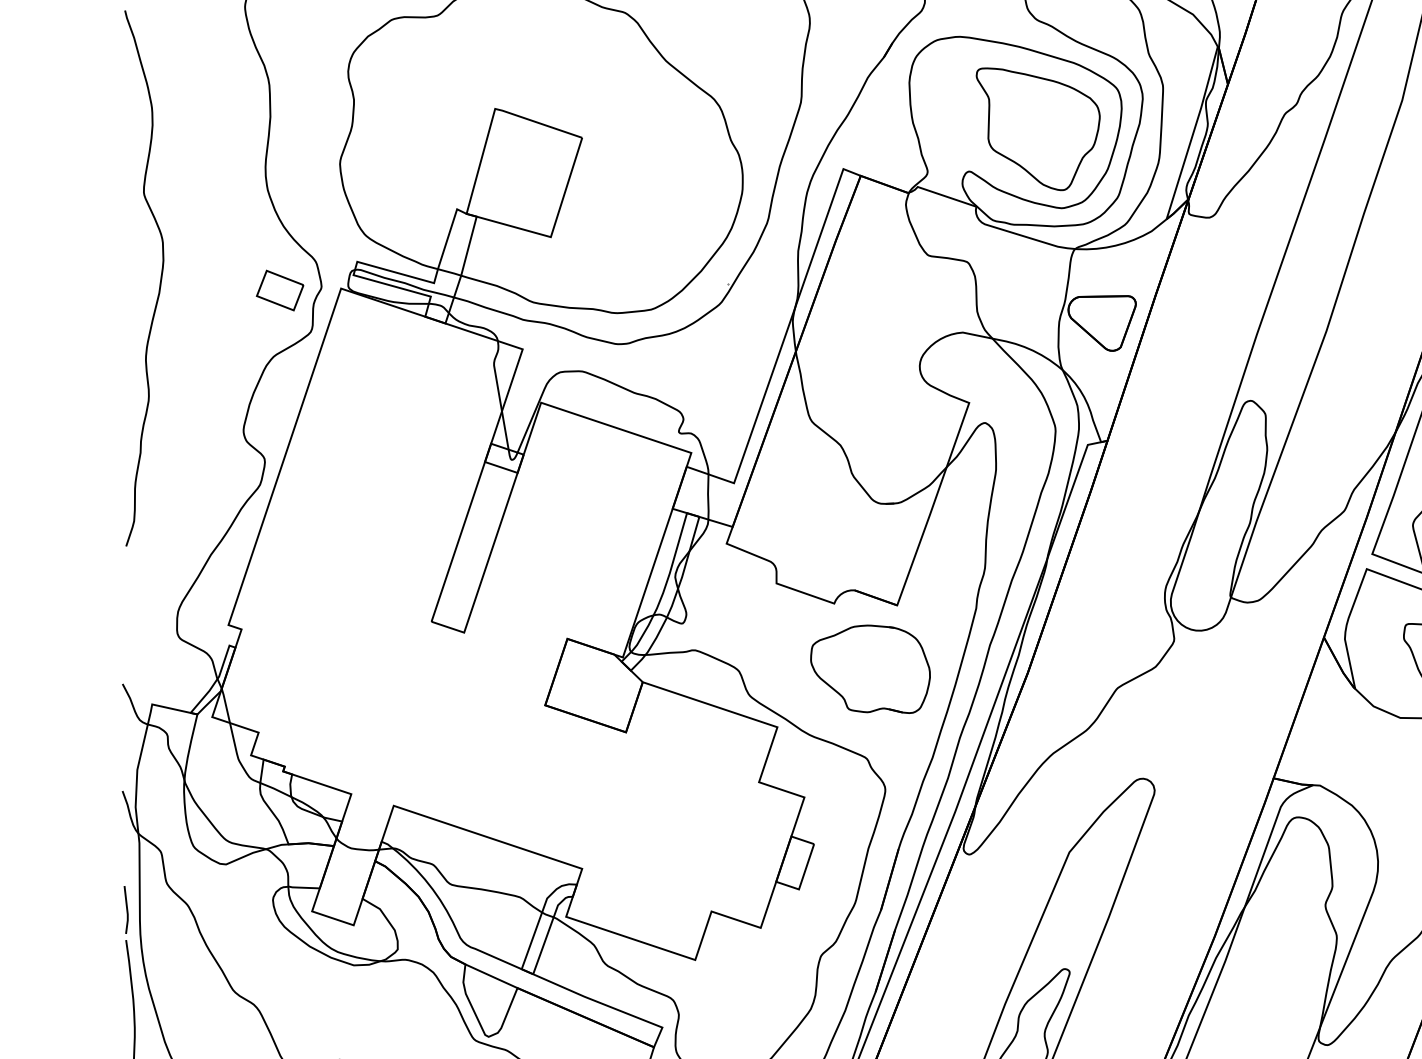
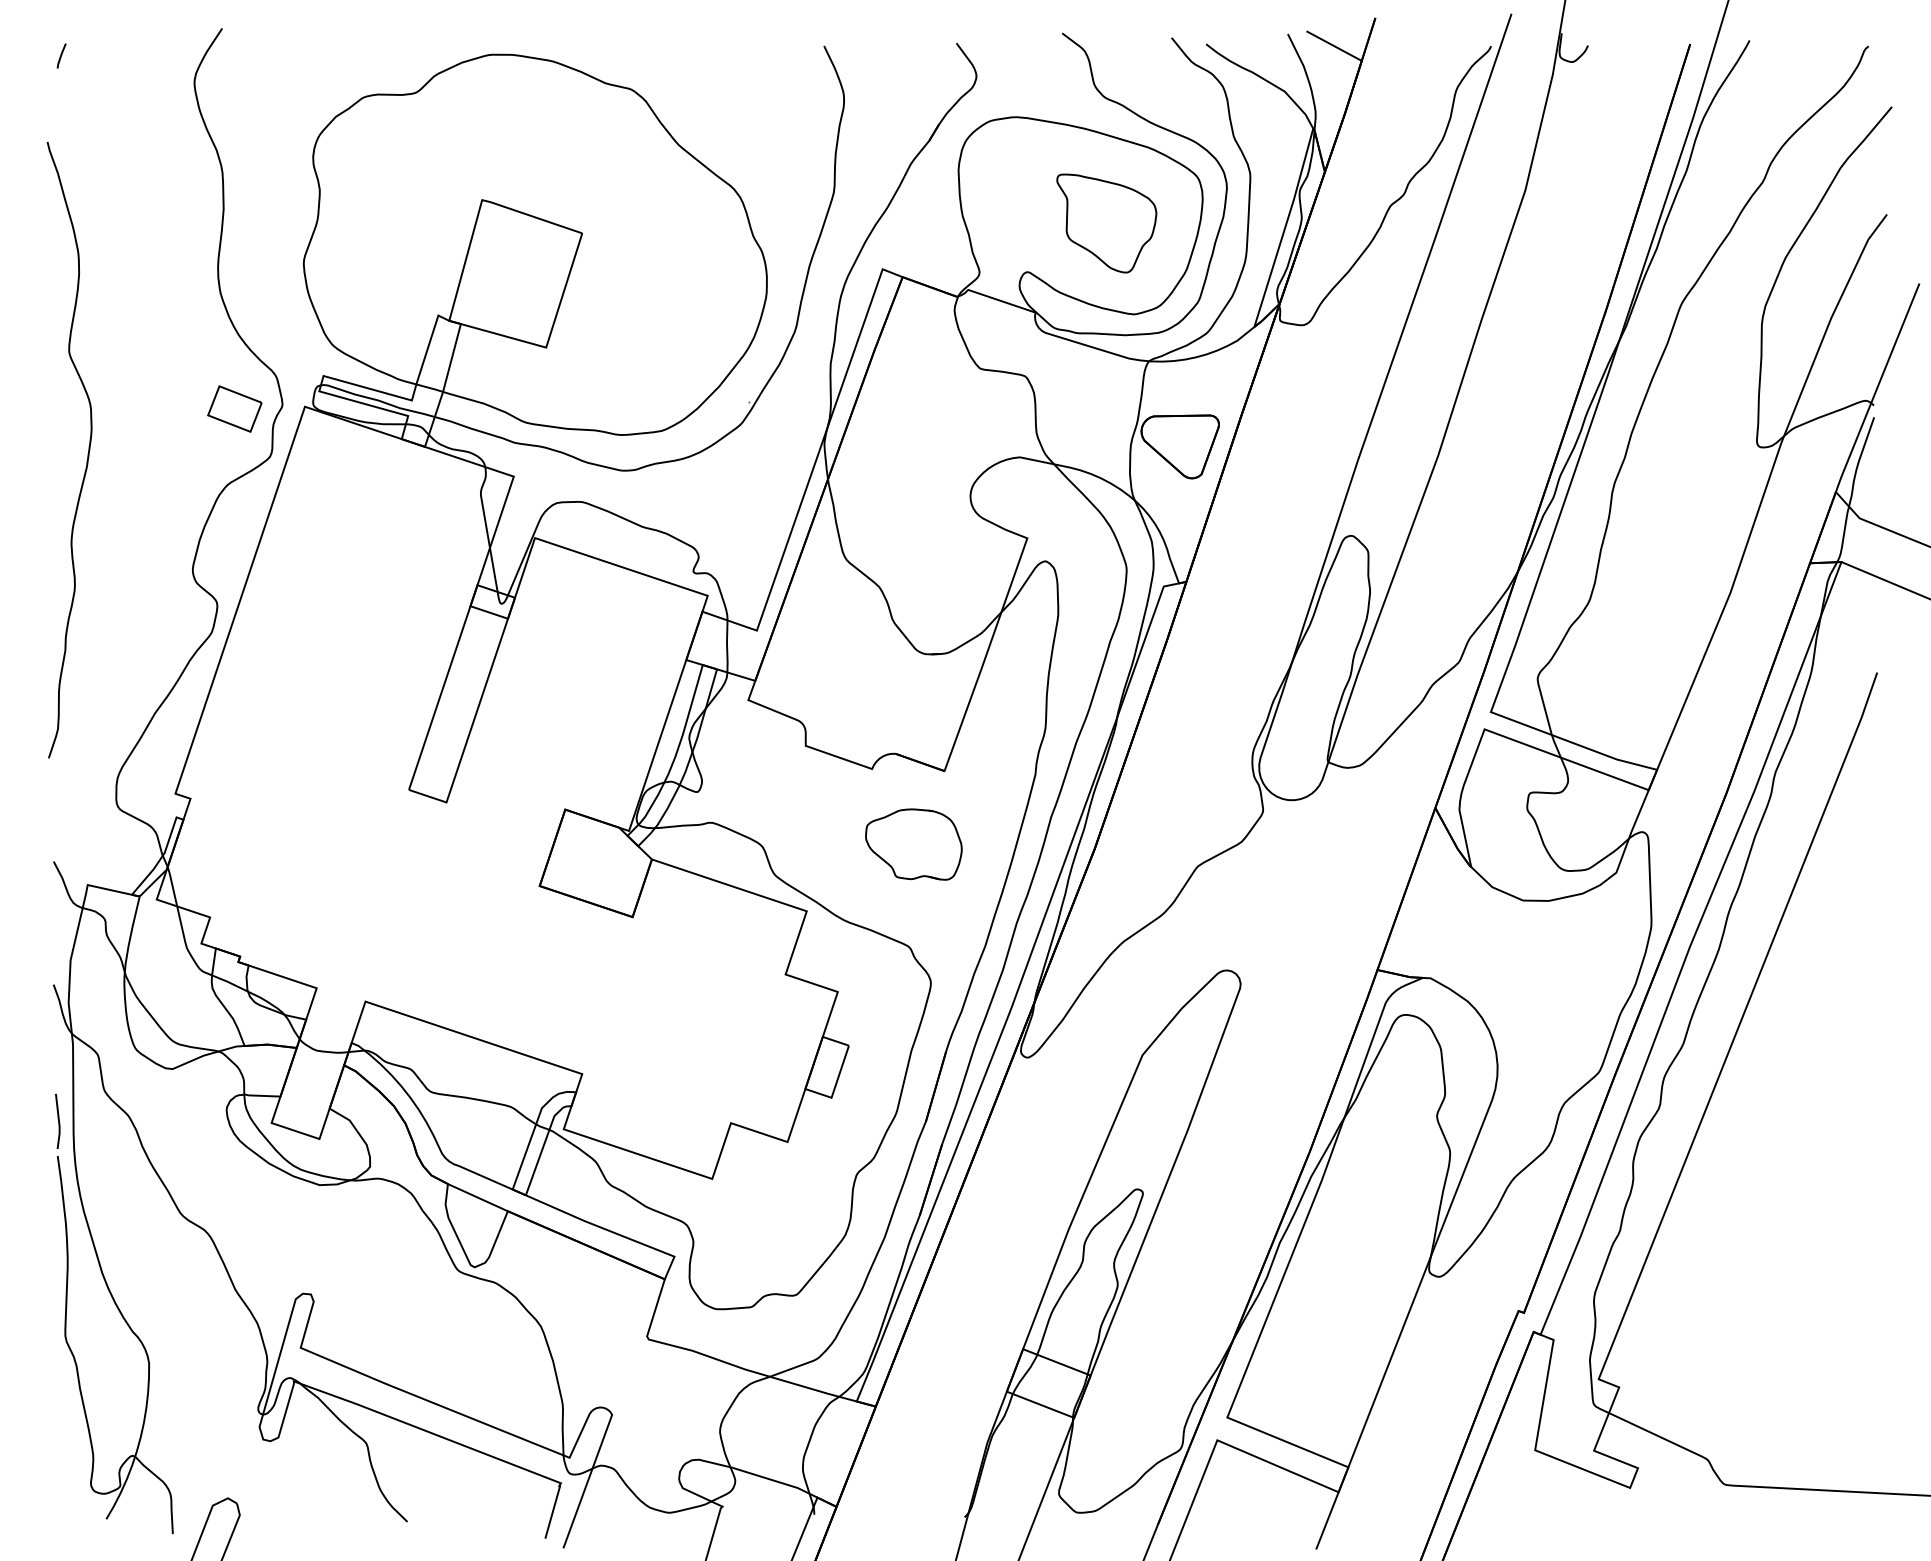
part: (1038, 129) -> (1106, 223), size x0.7
curve: (159, 281) -> (87, 453), moved
part: (870, 669) -> (913, 844), size x0.7

